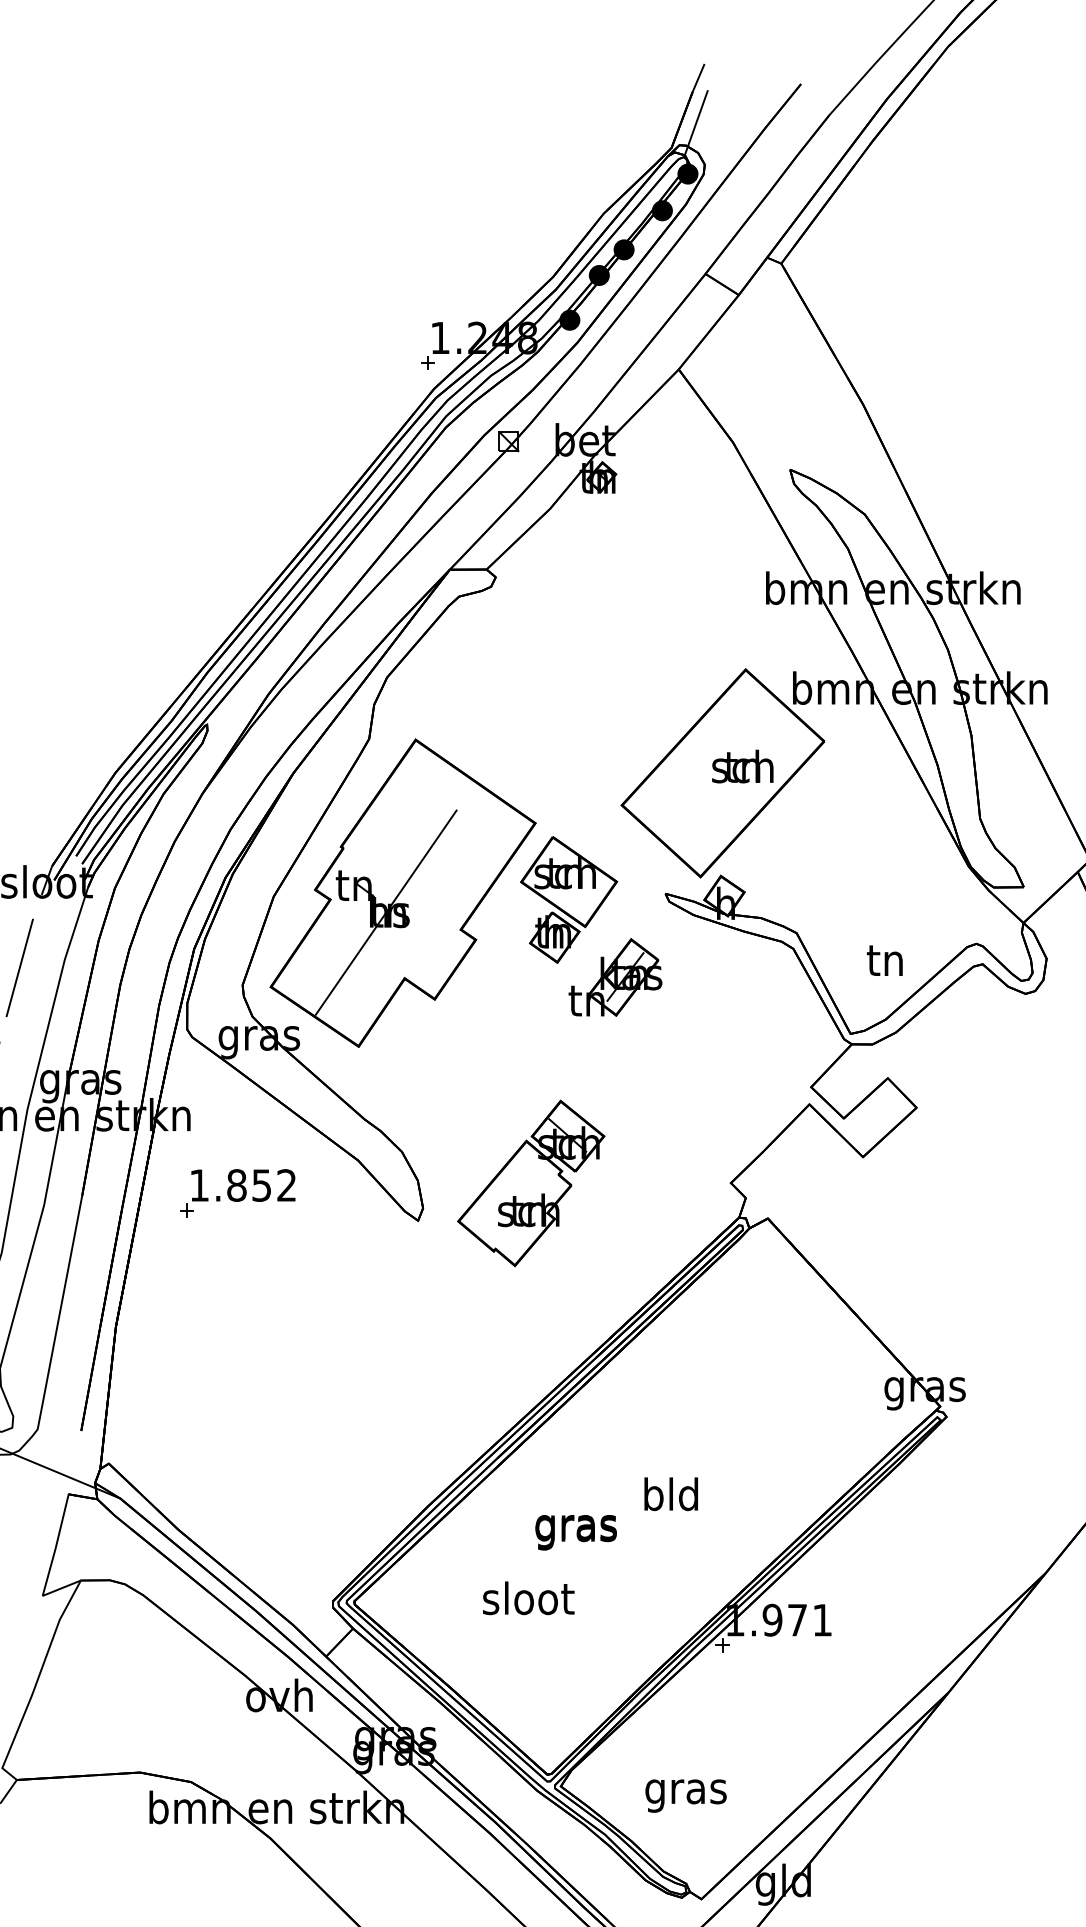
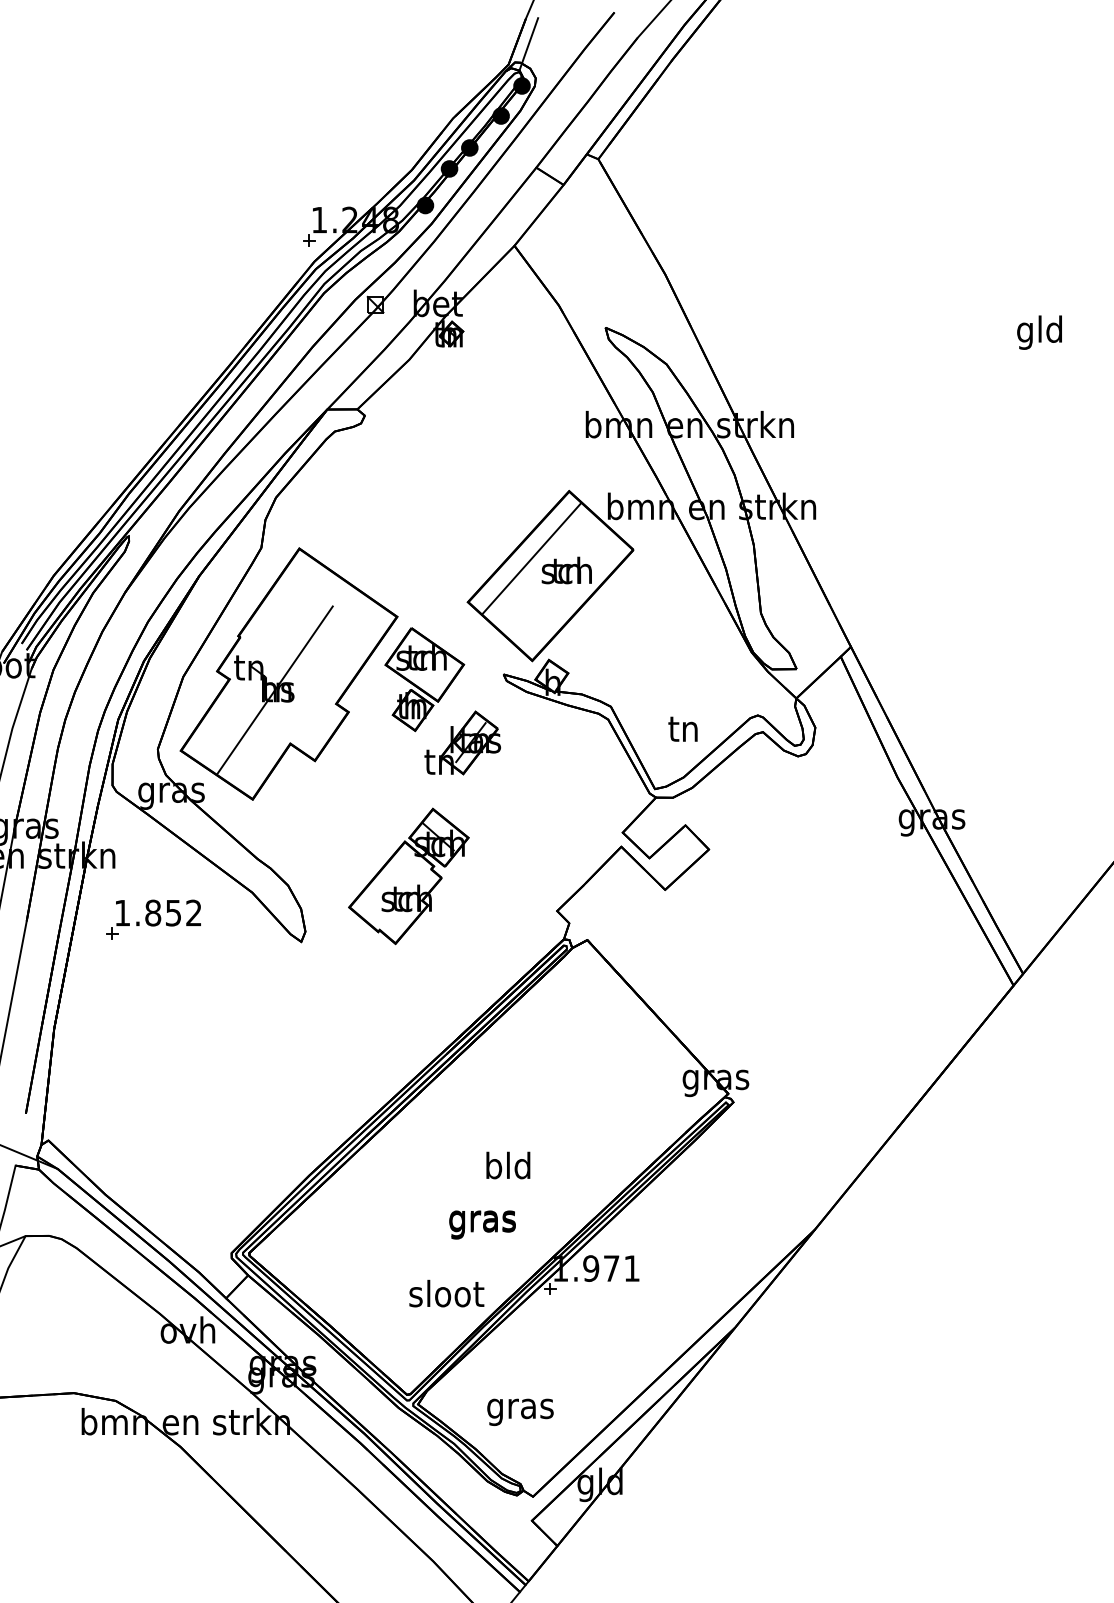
line: (699, 751) -> (531, 558), added
part: (530, 1183) -> (408, 876), moved
text: (576, 1532) -> (482, 1224), moved
text: (528, 1598) -> (446, 1293), moved

